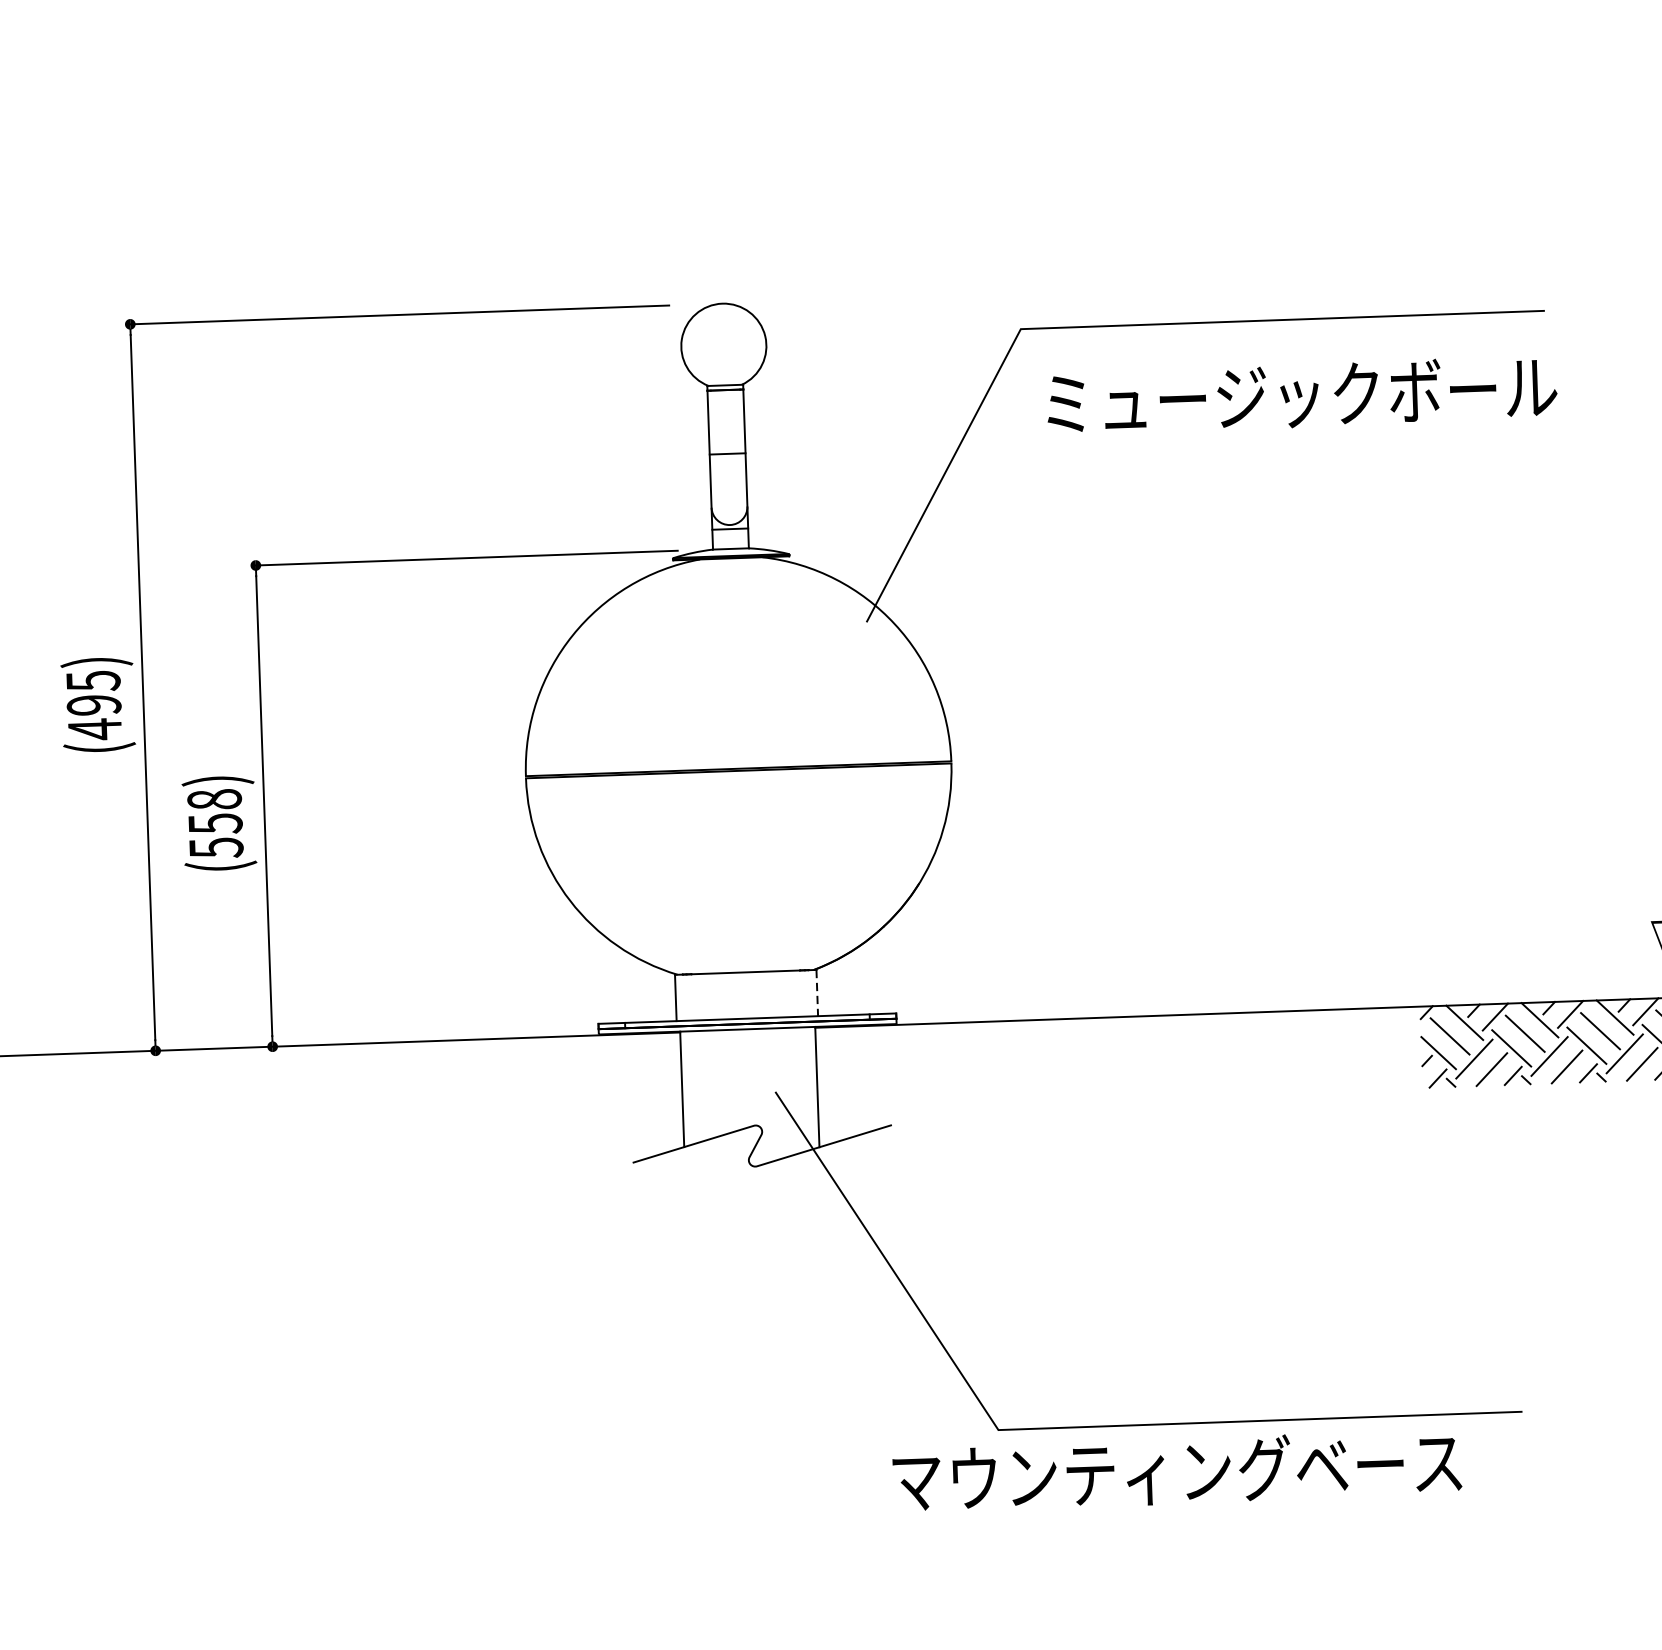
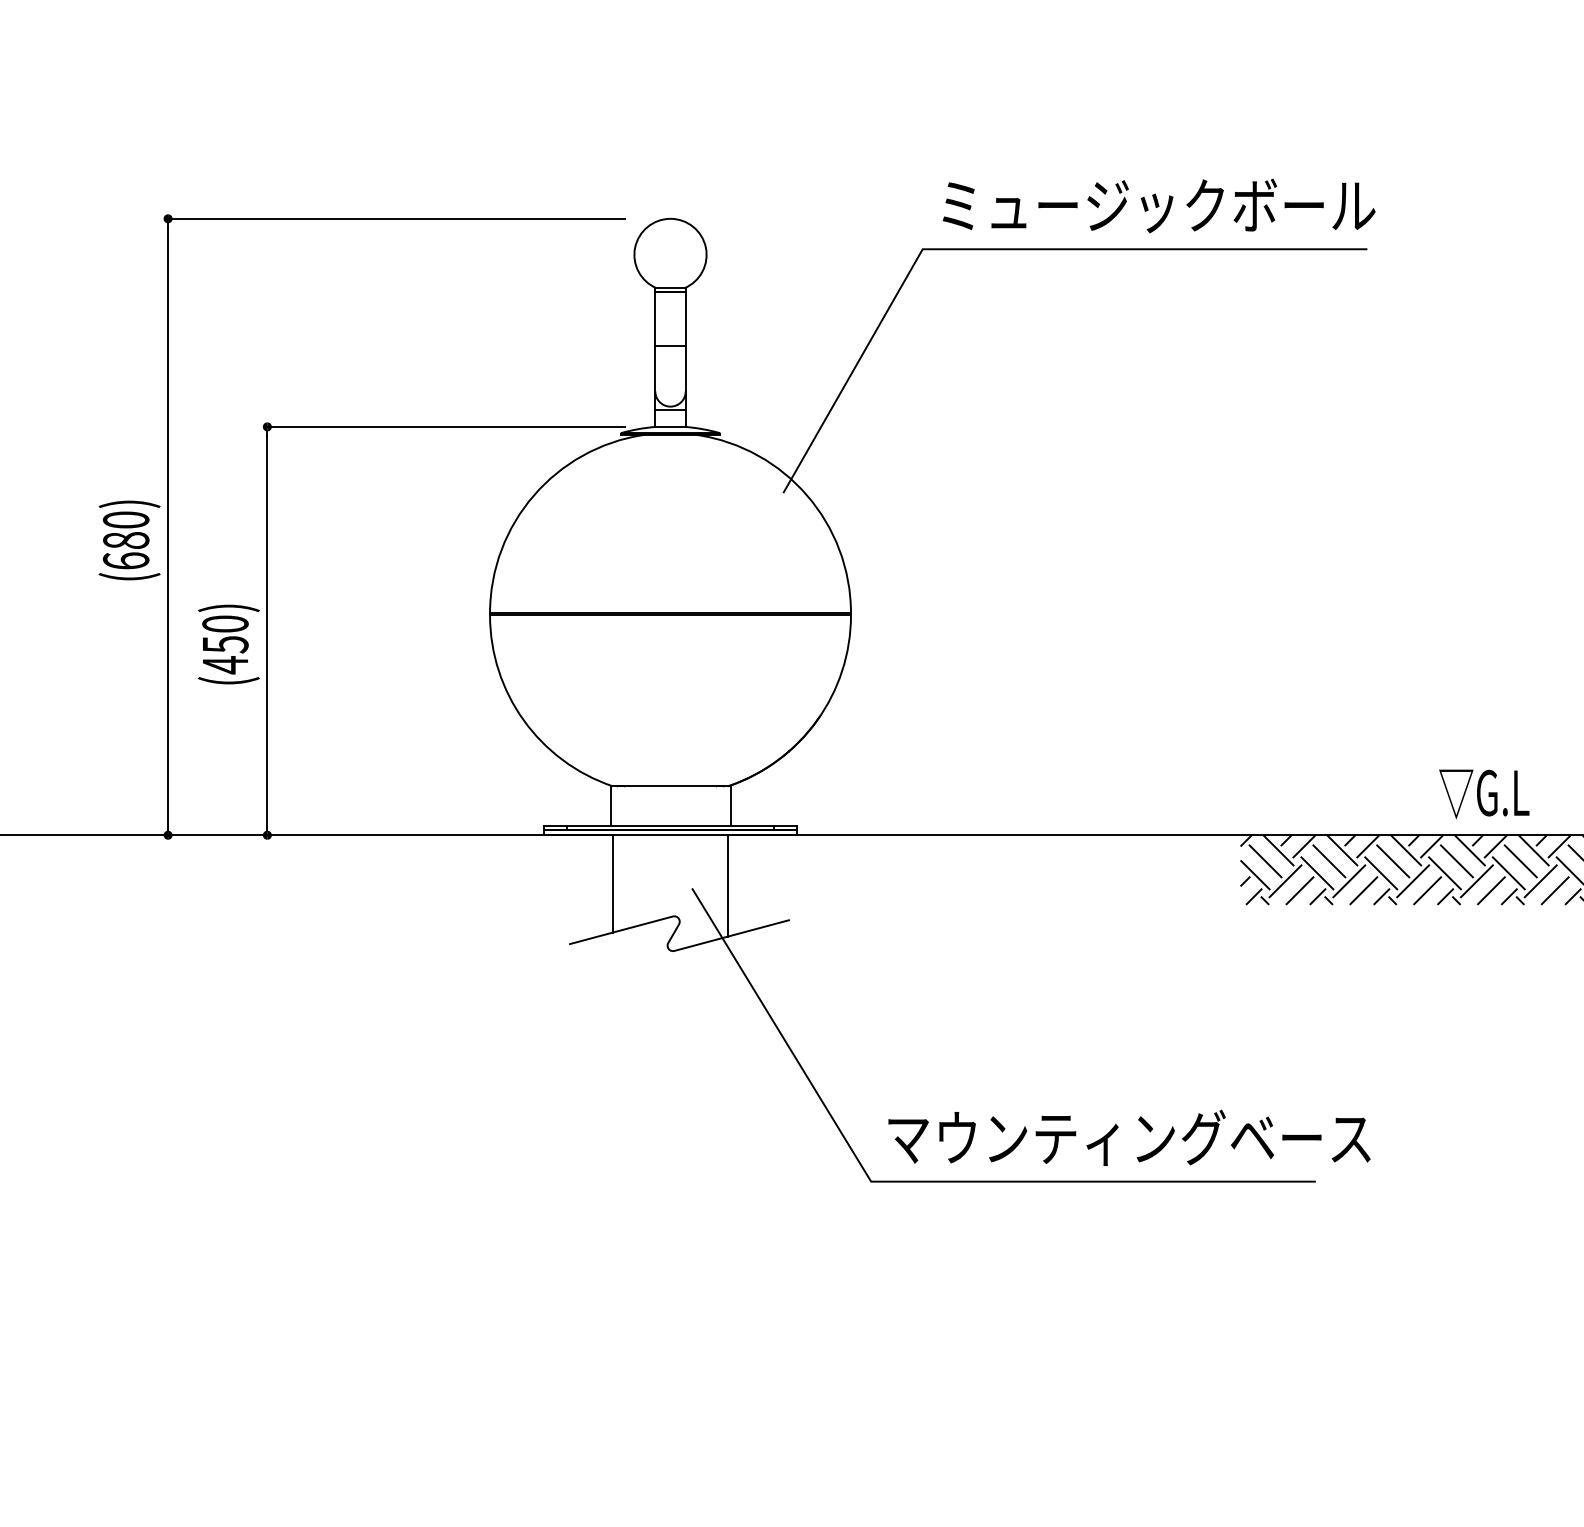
text: (1301, 395) -> (1158, 205), moved
text: (93, 705) -> (125, 540), (495) -> (680)
text: (215, 823) -> (225, 644), (558) -> (450)
line: (817, 992) -> (730, 805), dashed -> solid
text: (1177, 1470) -> (1129, 1137), moved

